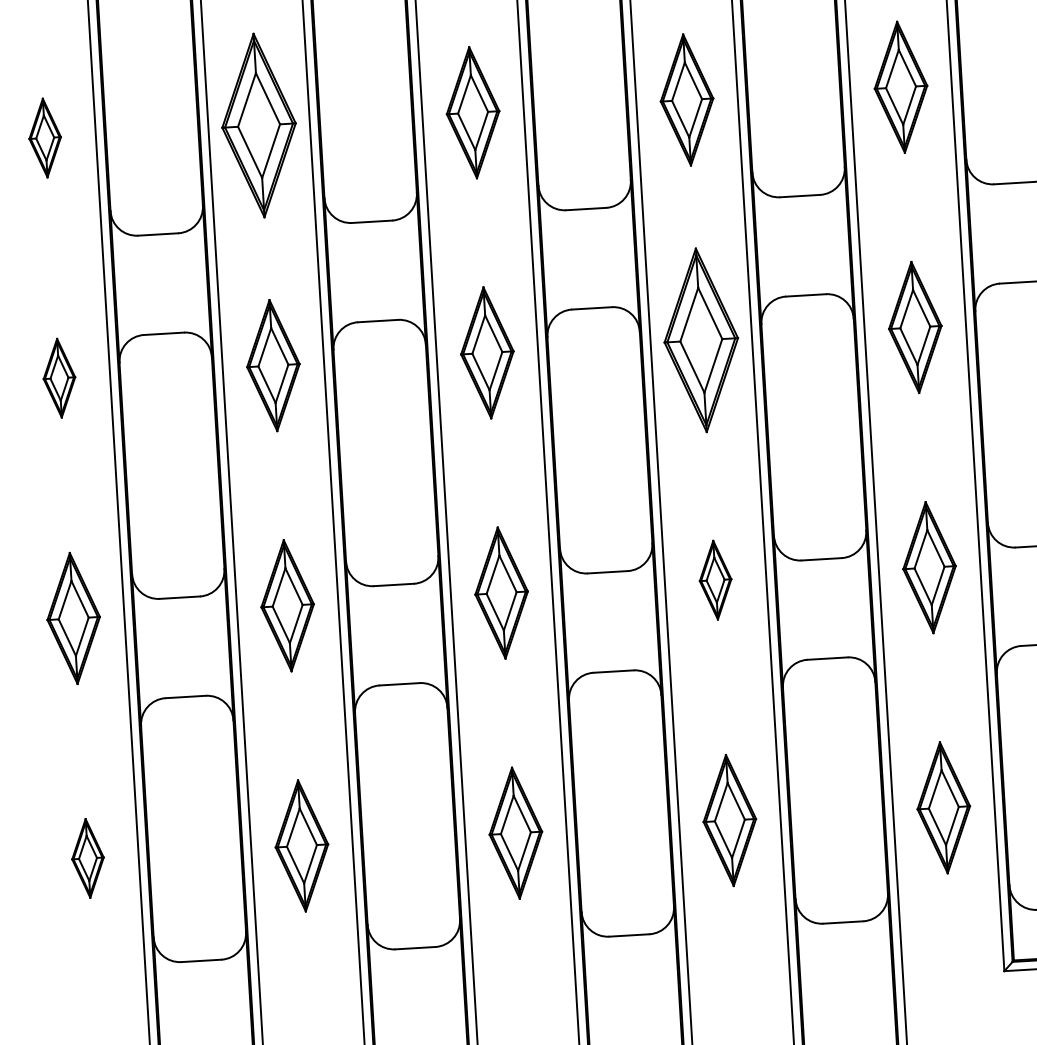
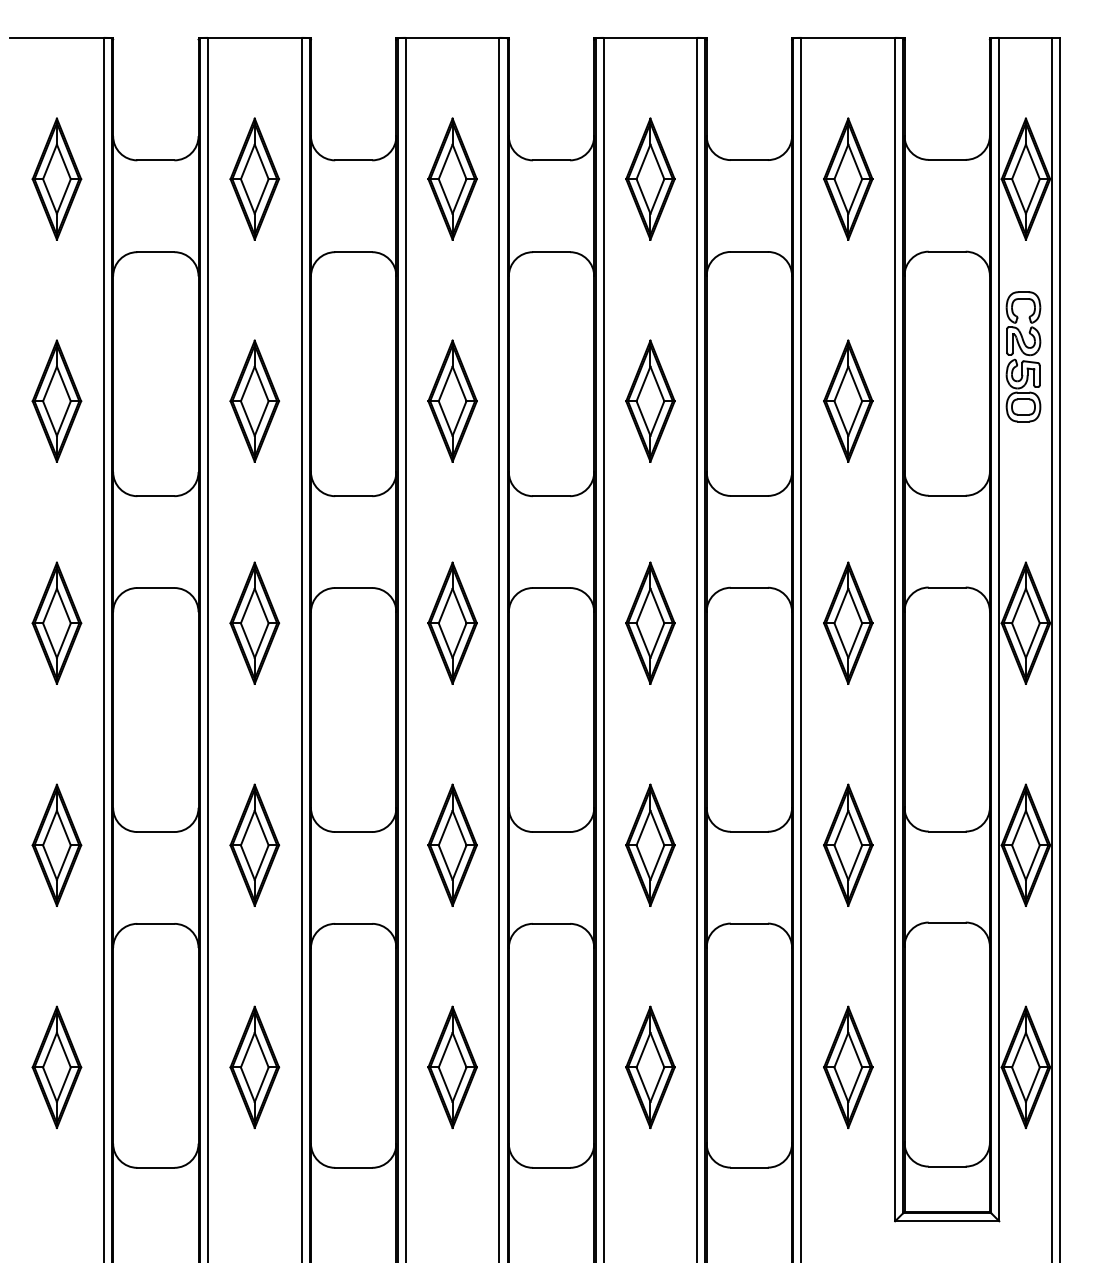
part: (258, 124) -> (254, 400), size x0.71
part: (44, 137) -> (56, 400), size x1.67
part: (701, 339) -> (650, 622), size x0.71
part: (58, 377) -> (56, 622), size x1.67
part: (715, 579) -> (650, 844), size x1.67
part: (87, 857) -> (56, 1066), size x1.67

